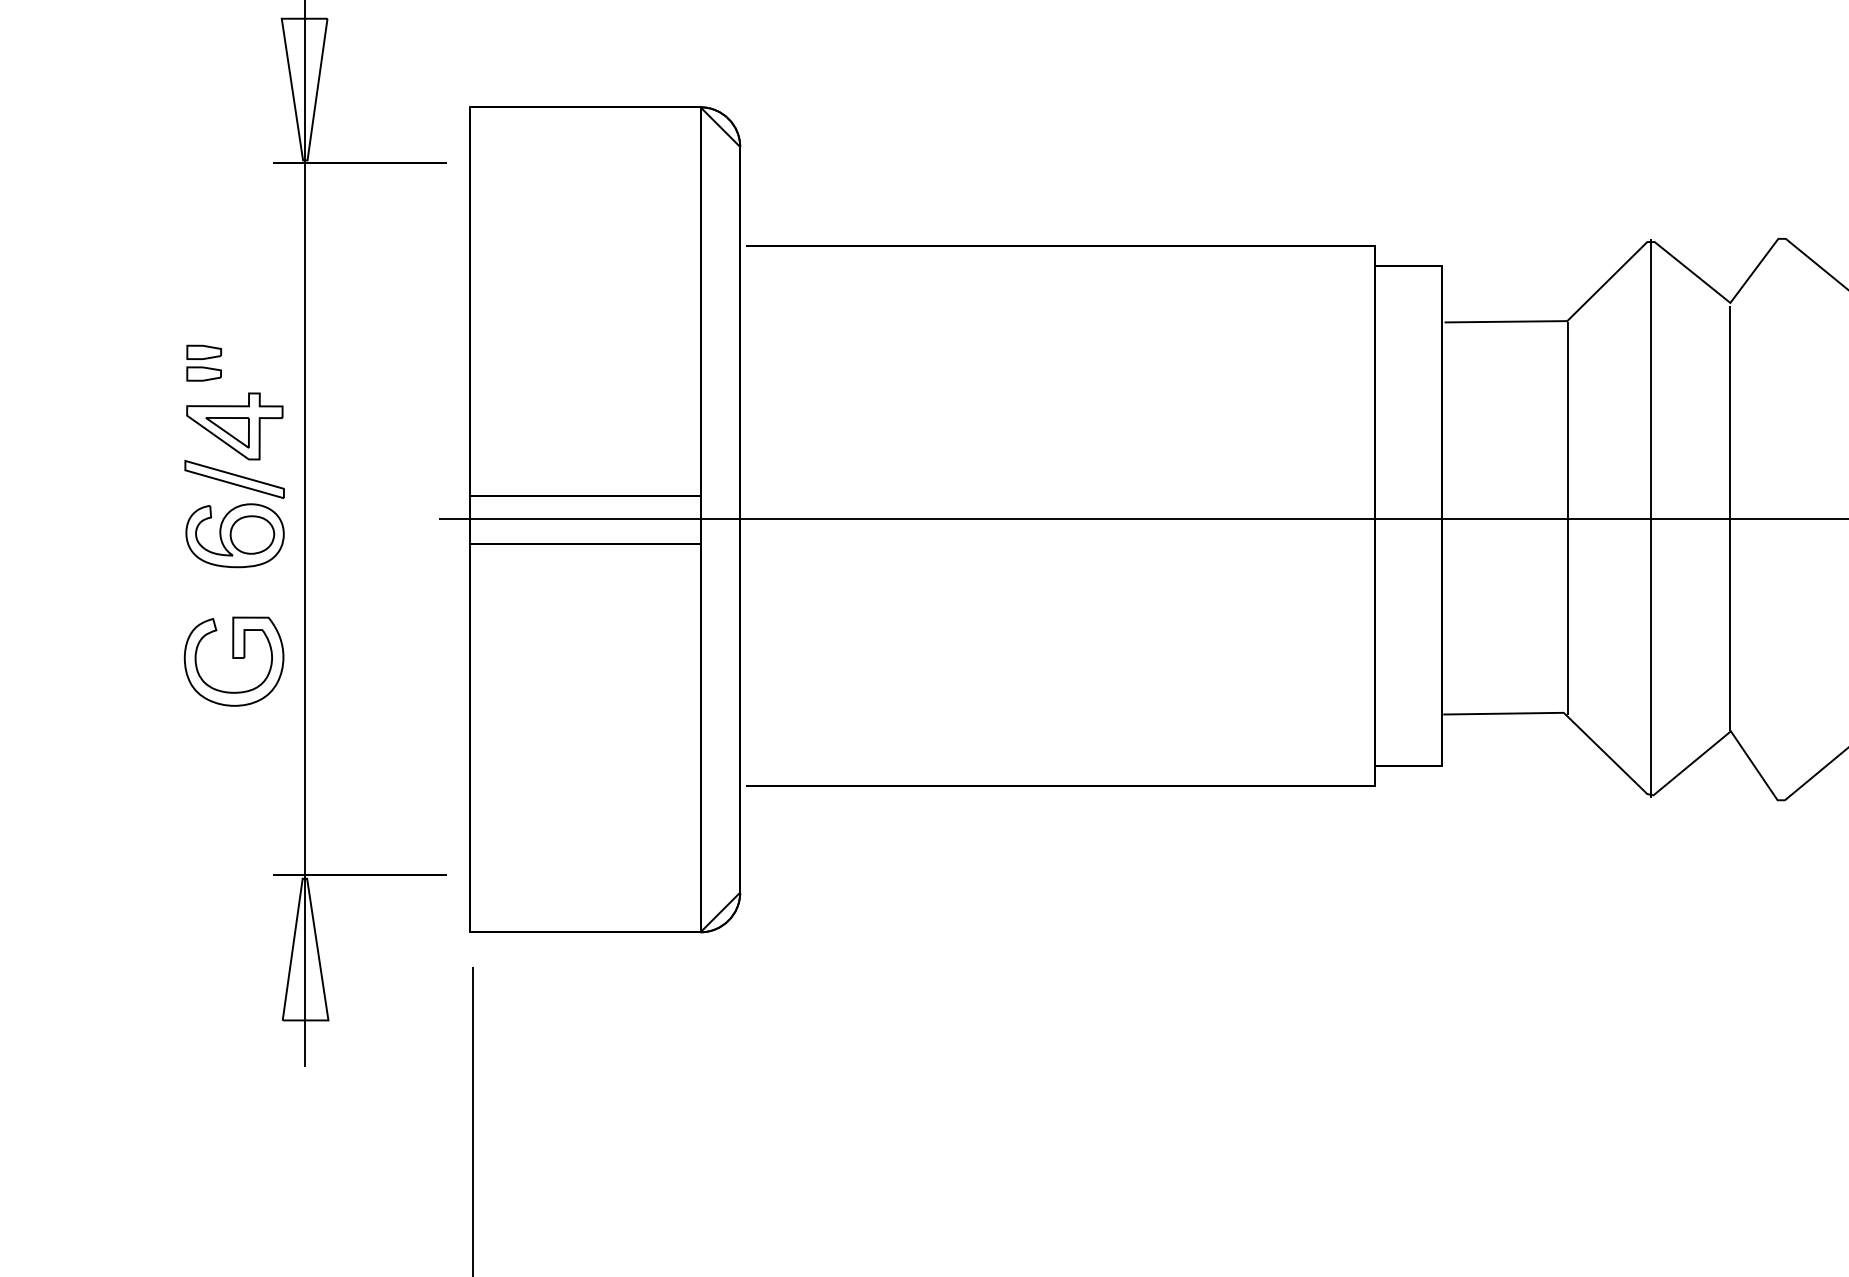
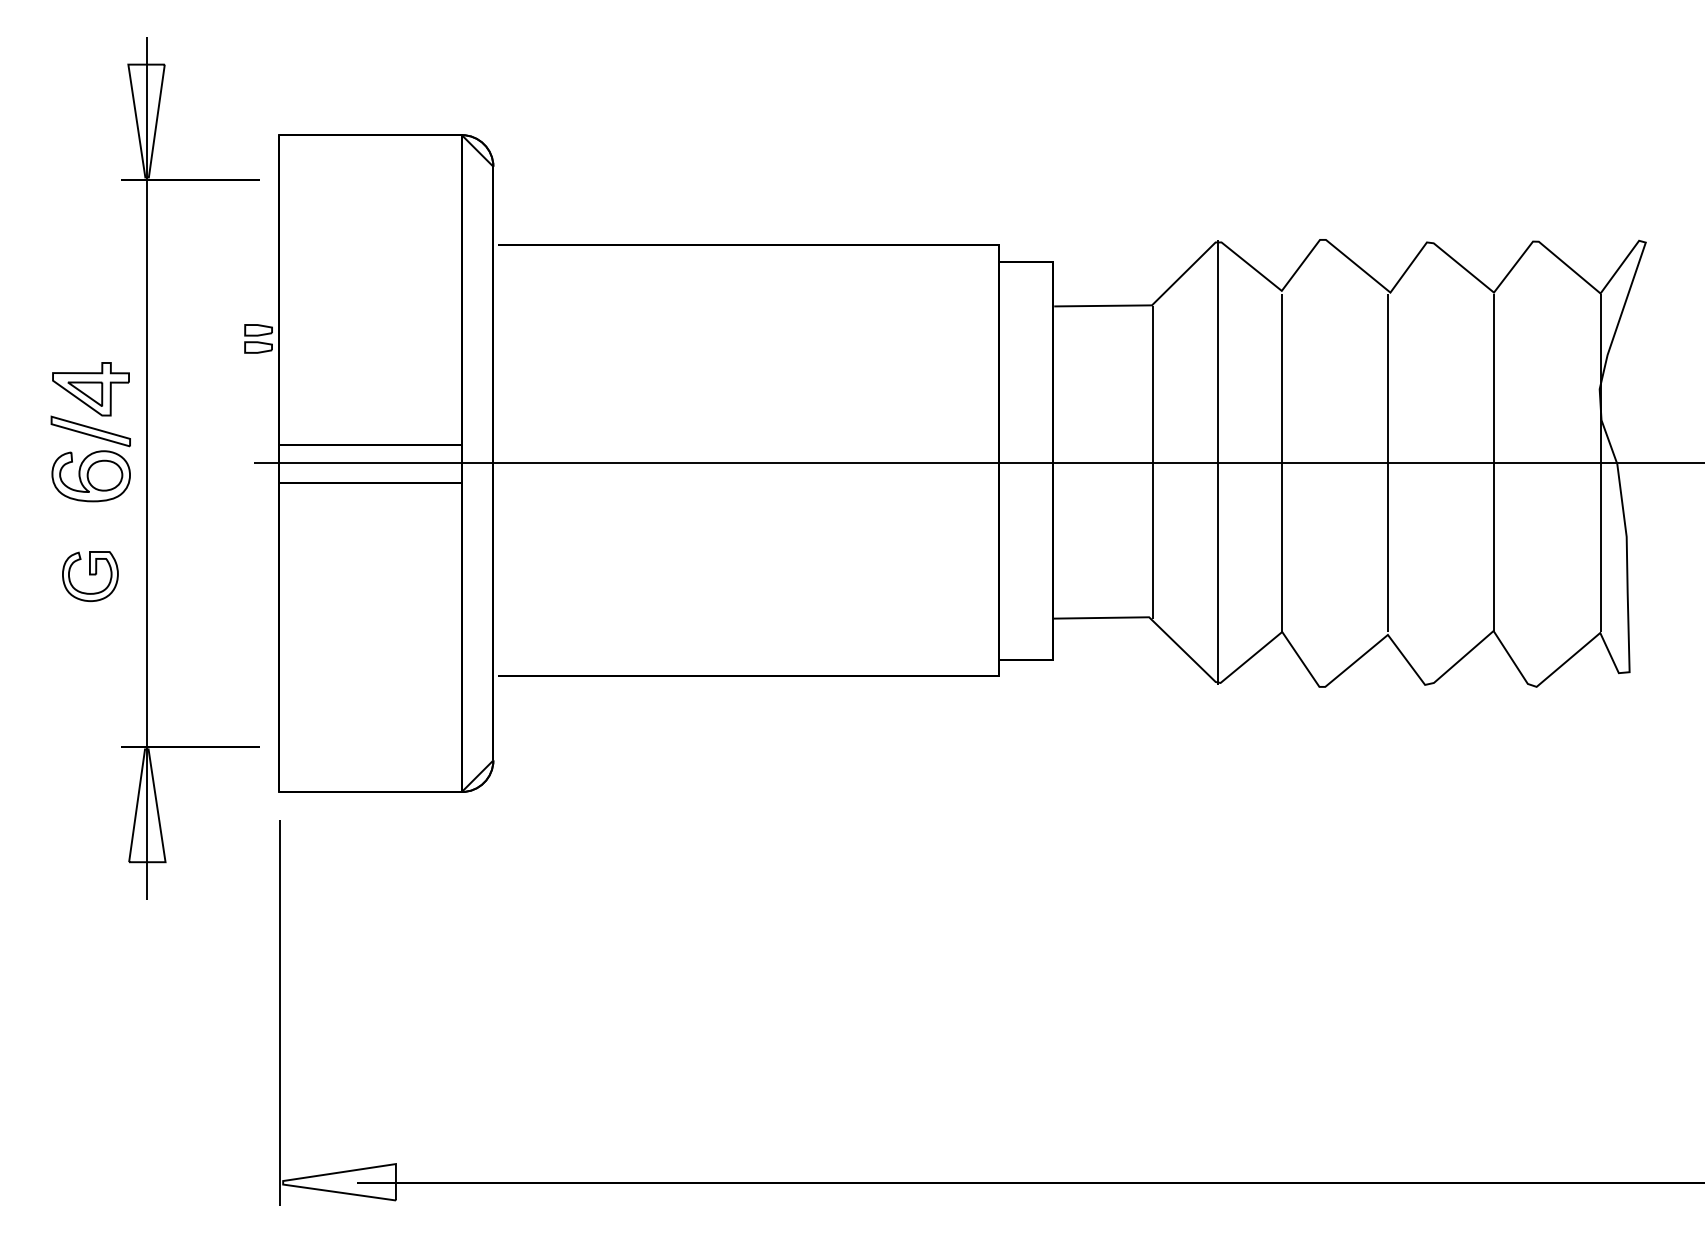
part: (204, 362) -> (258, 338), moved
part: (234, 661) -> (90, 576), size x0.7

